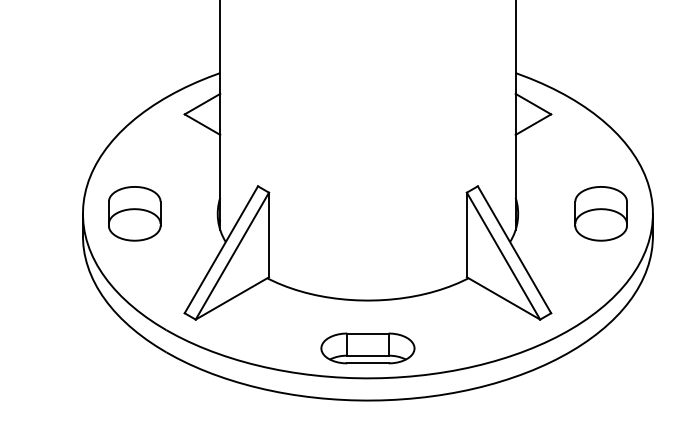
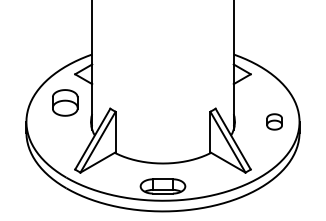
part: (135, 212) -> (65, 102), moved
part: (600, 212) -> (274, 121), size x0.6

